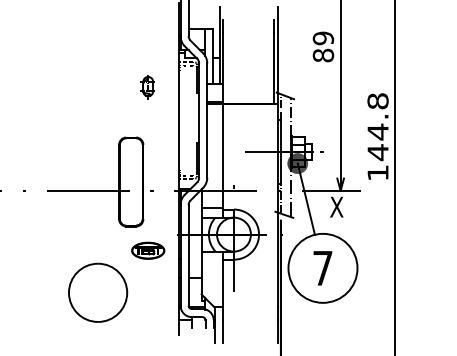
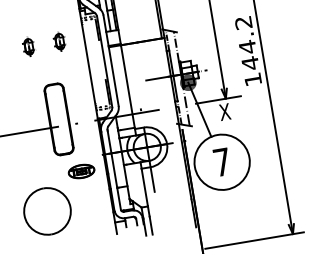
part: (108, 87) -> (28, 47), added
text: (377, 101) -> (243, 23), 144.8 -> 144.2

